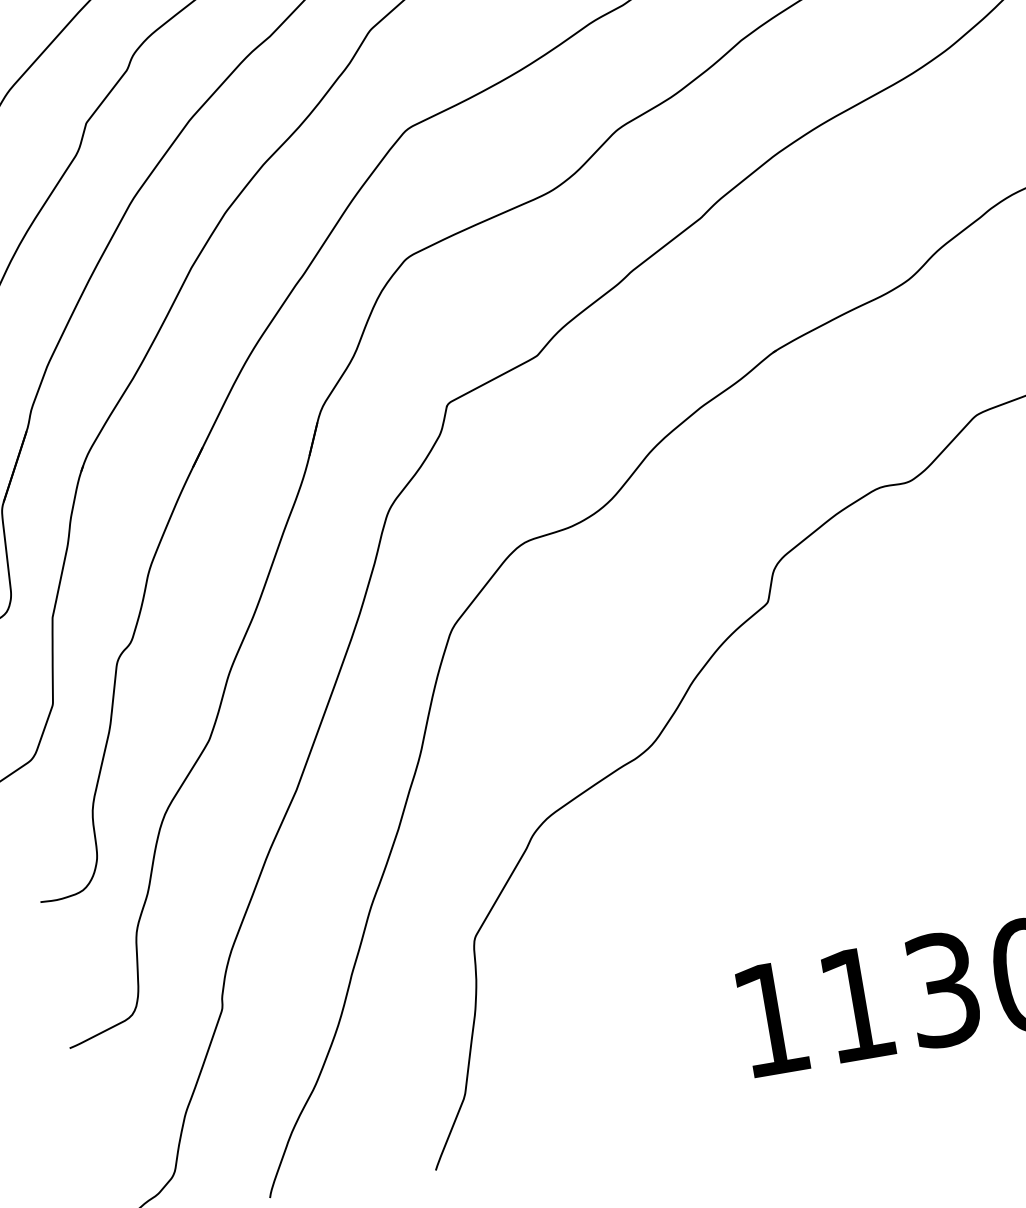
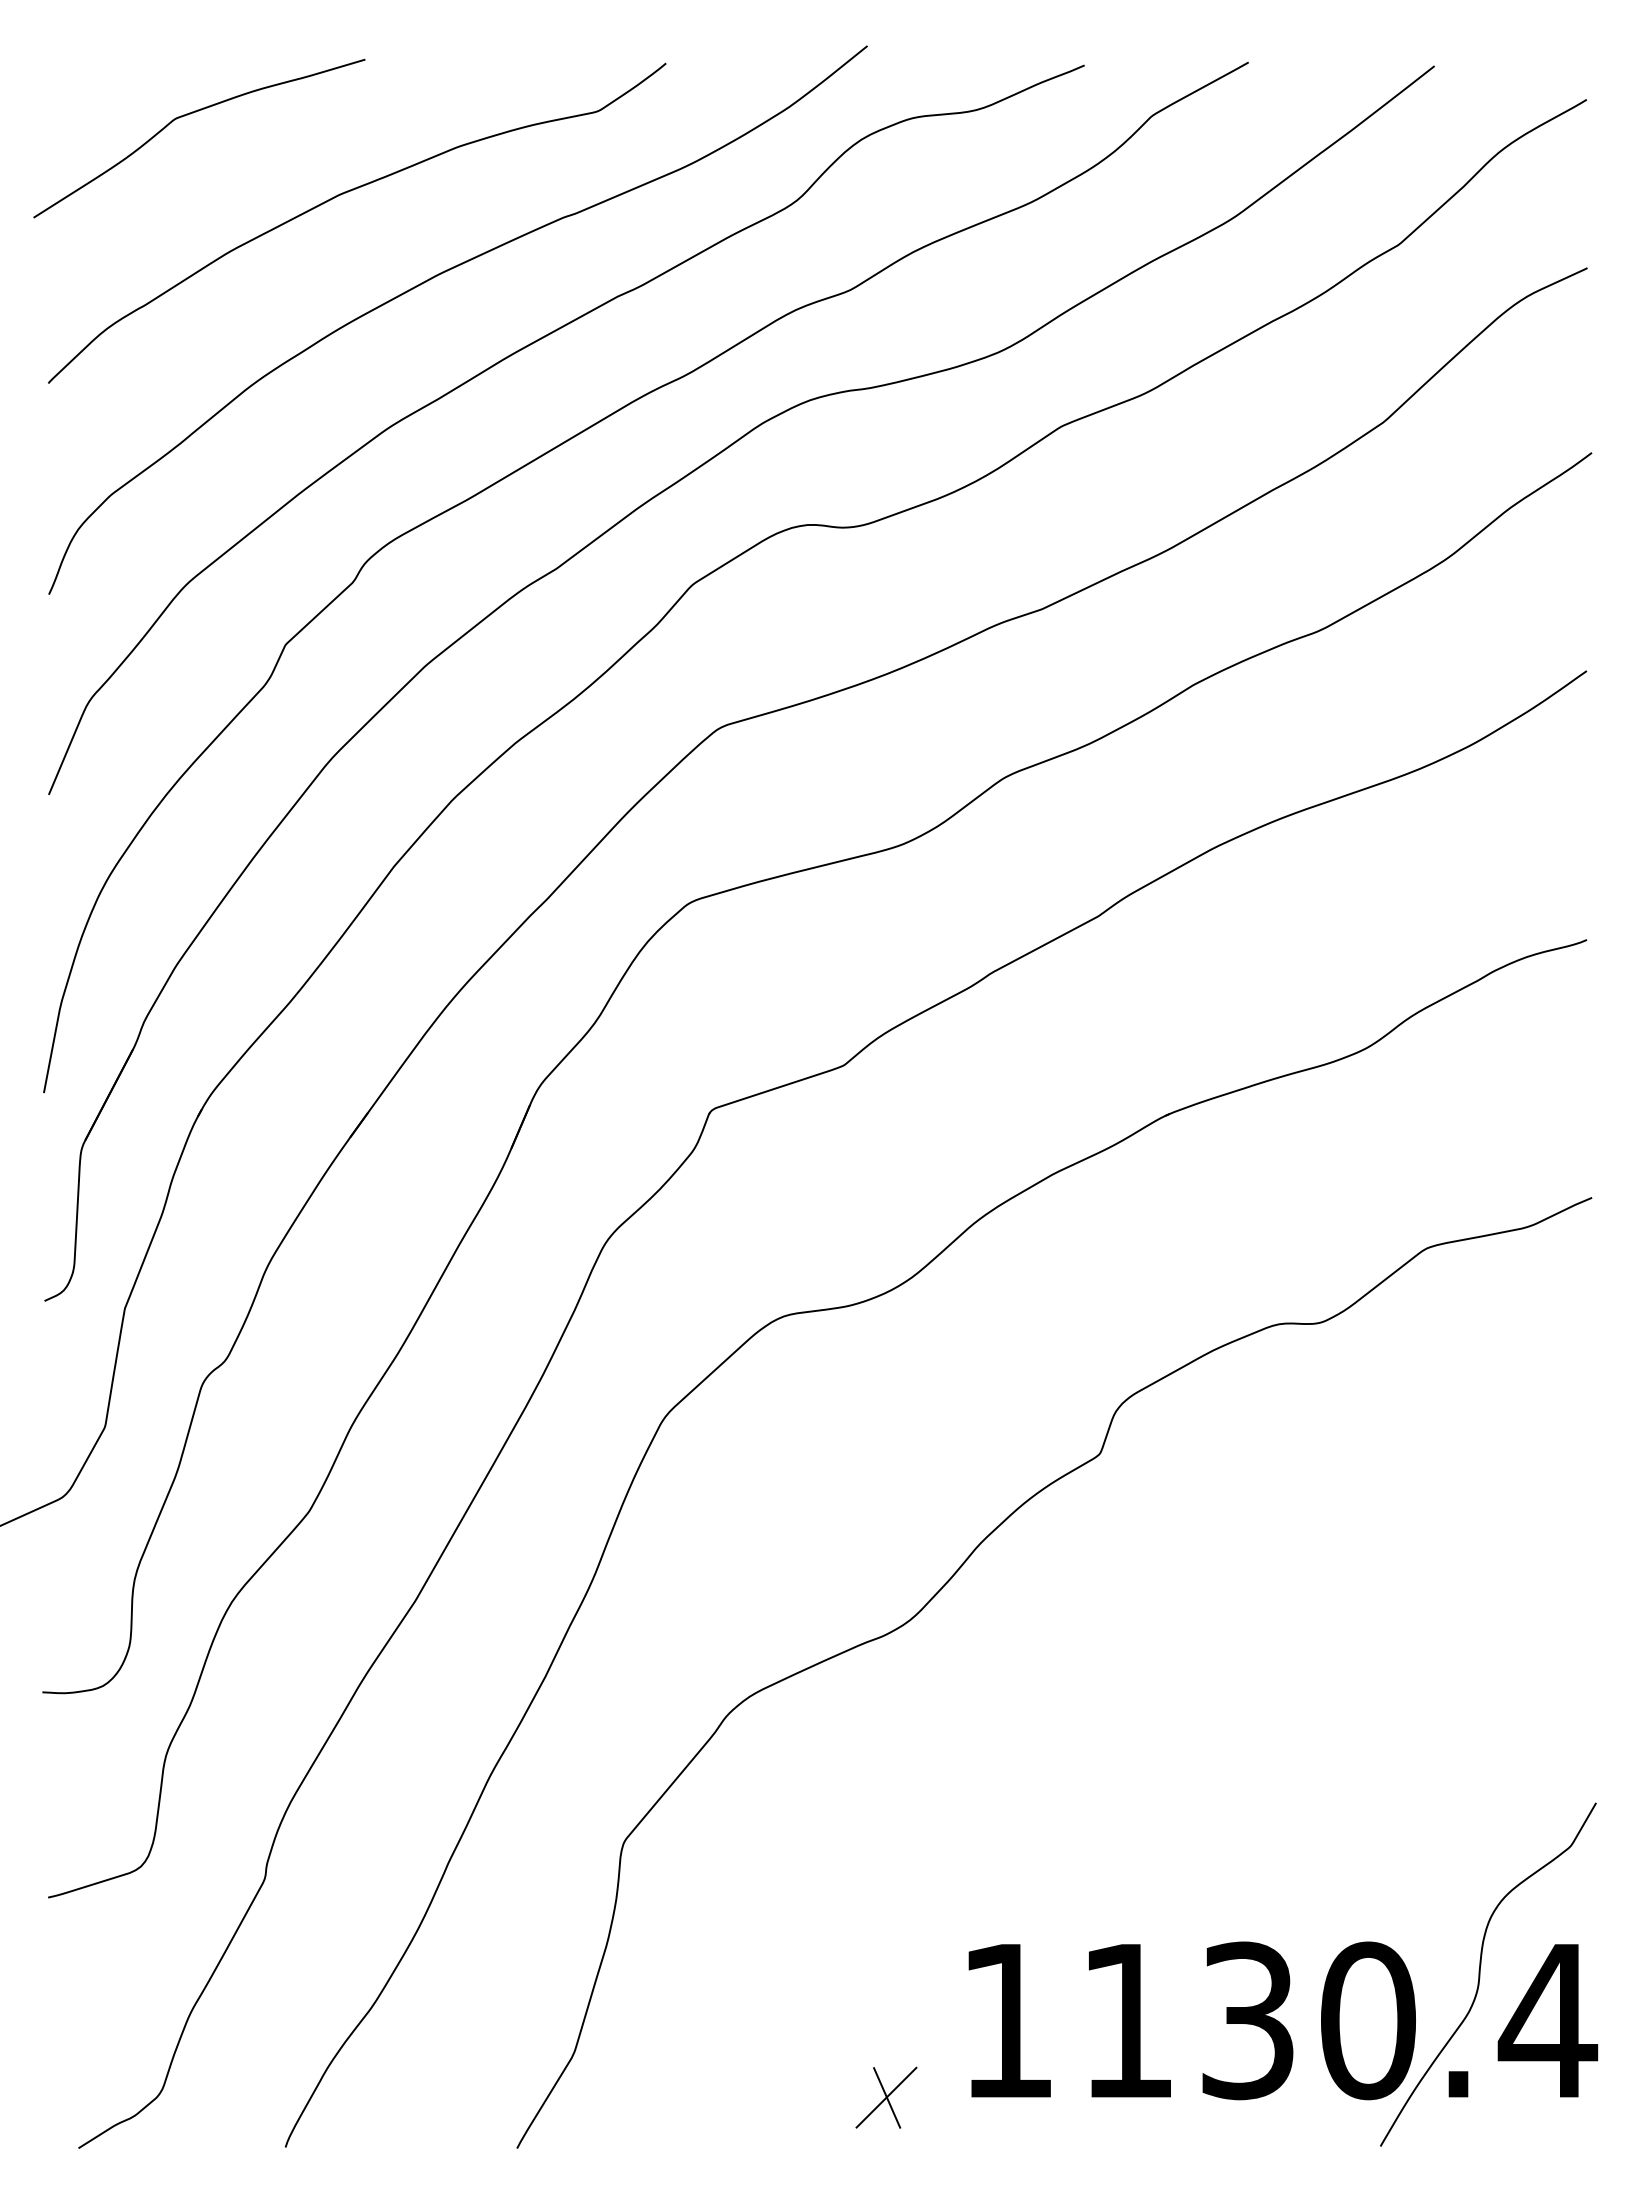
part: (693, 1088) -> (886, 2097), added

